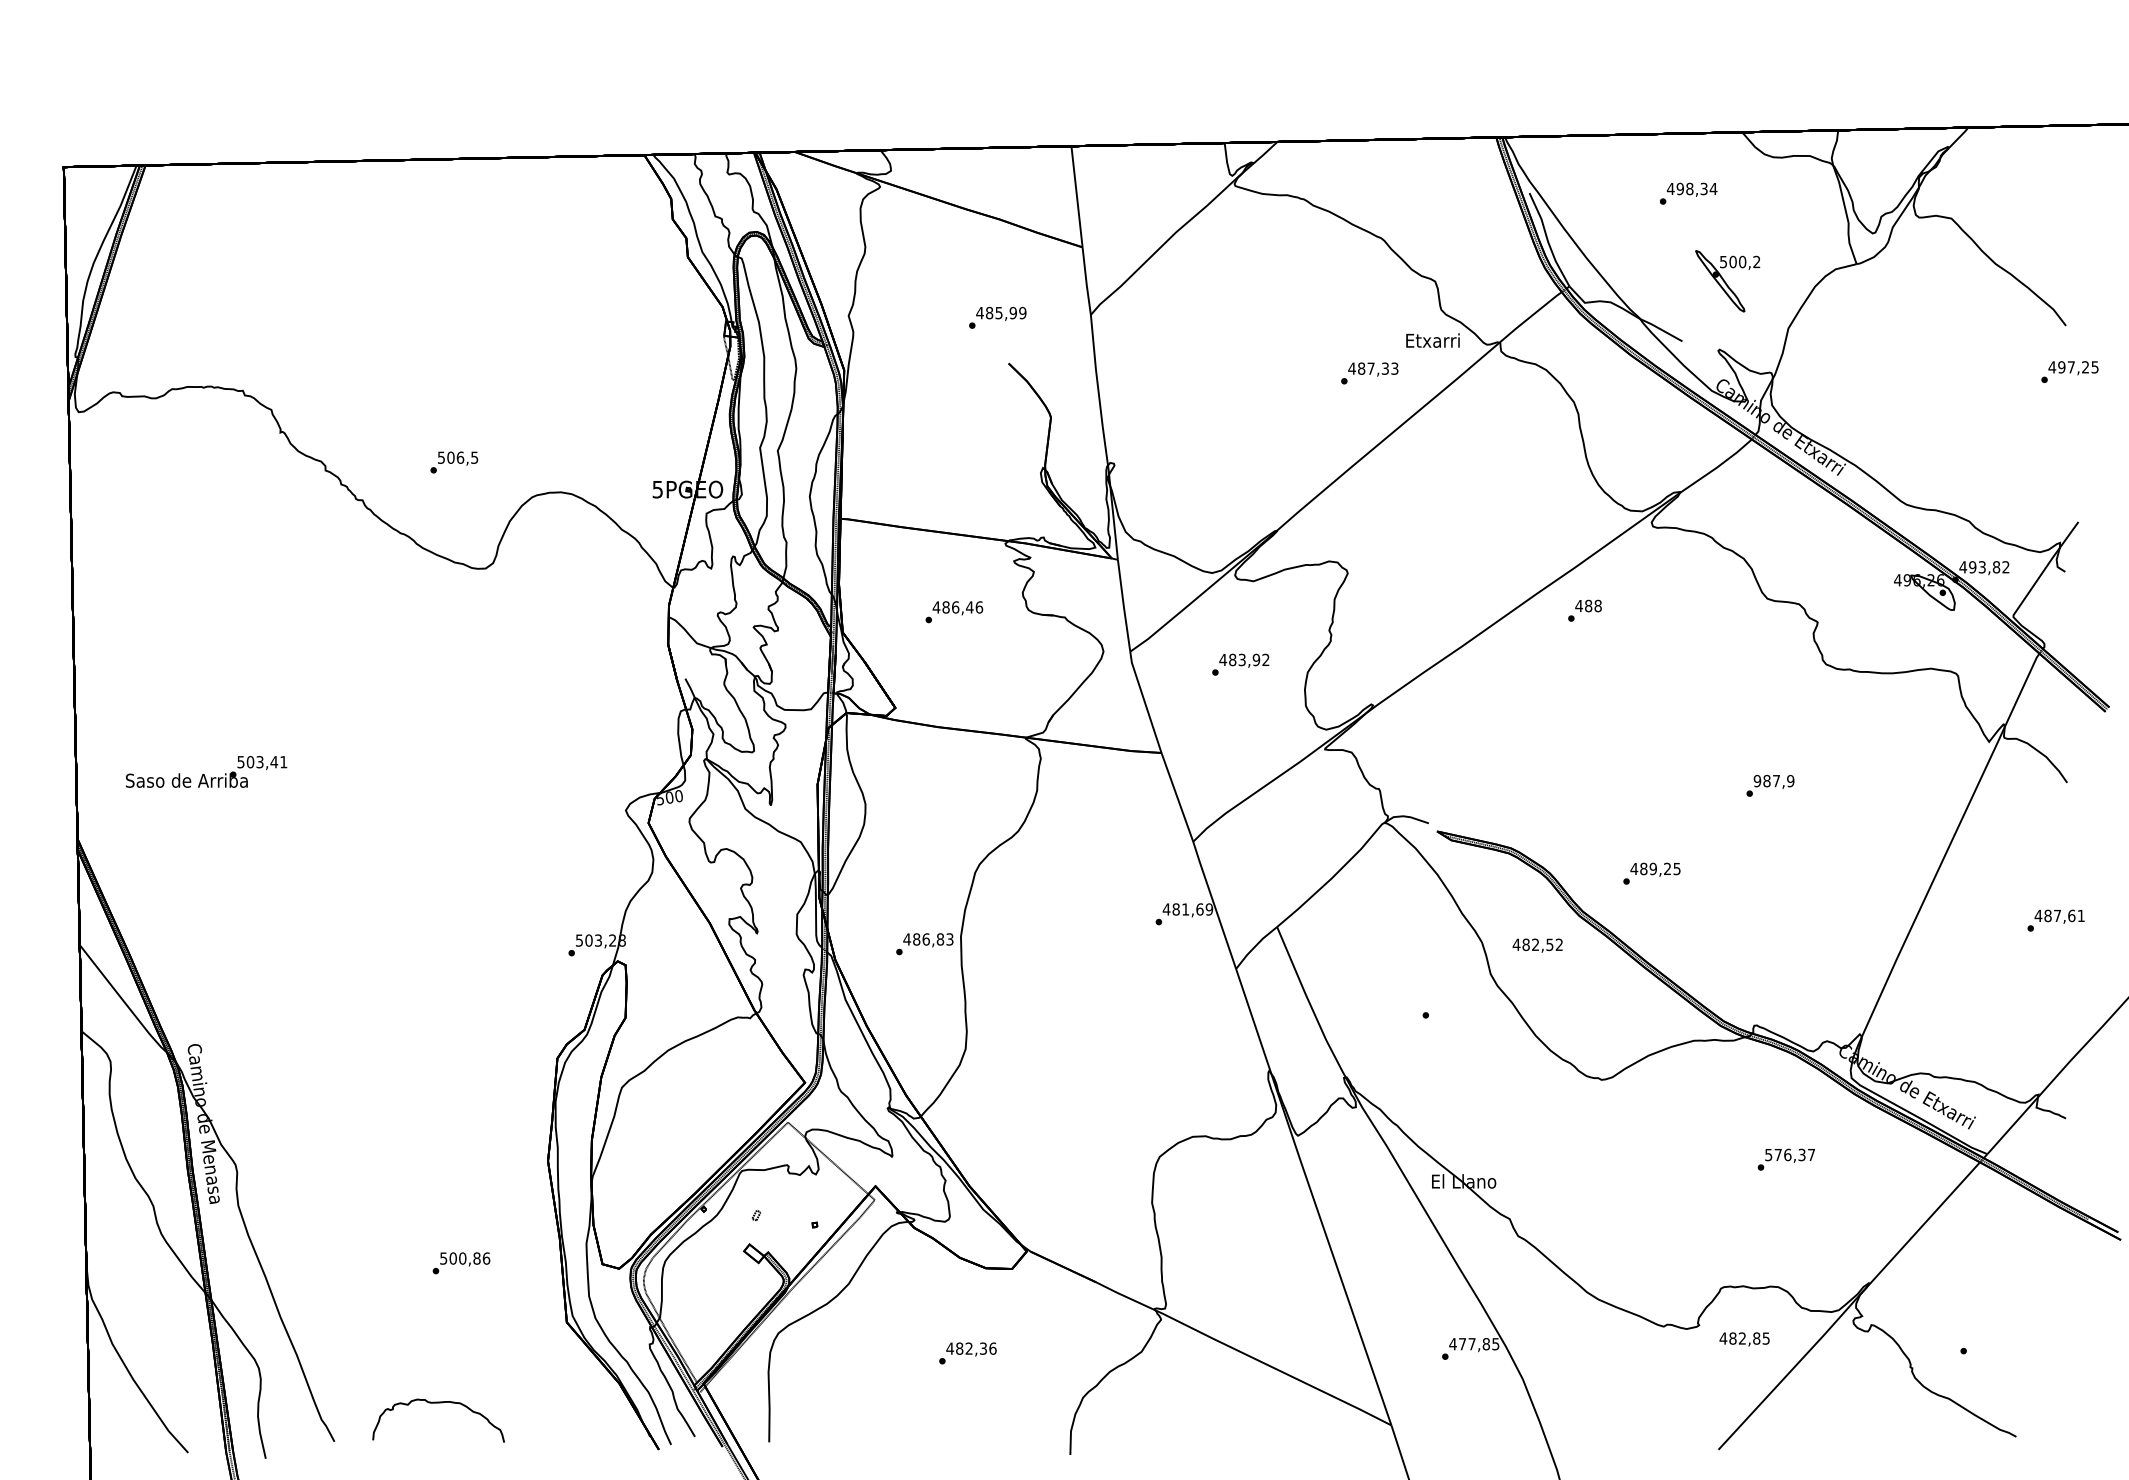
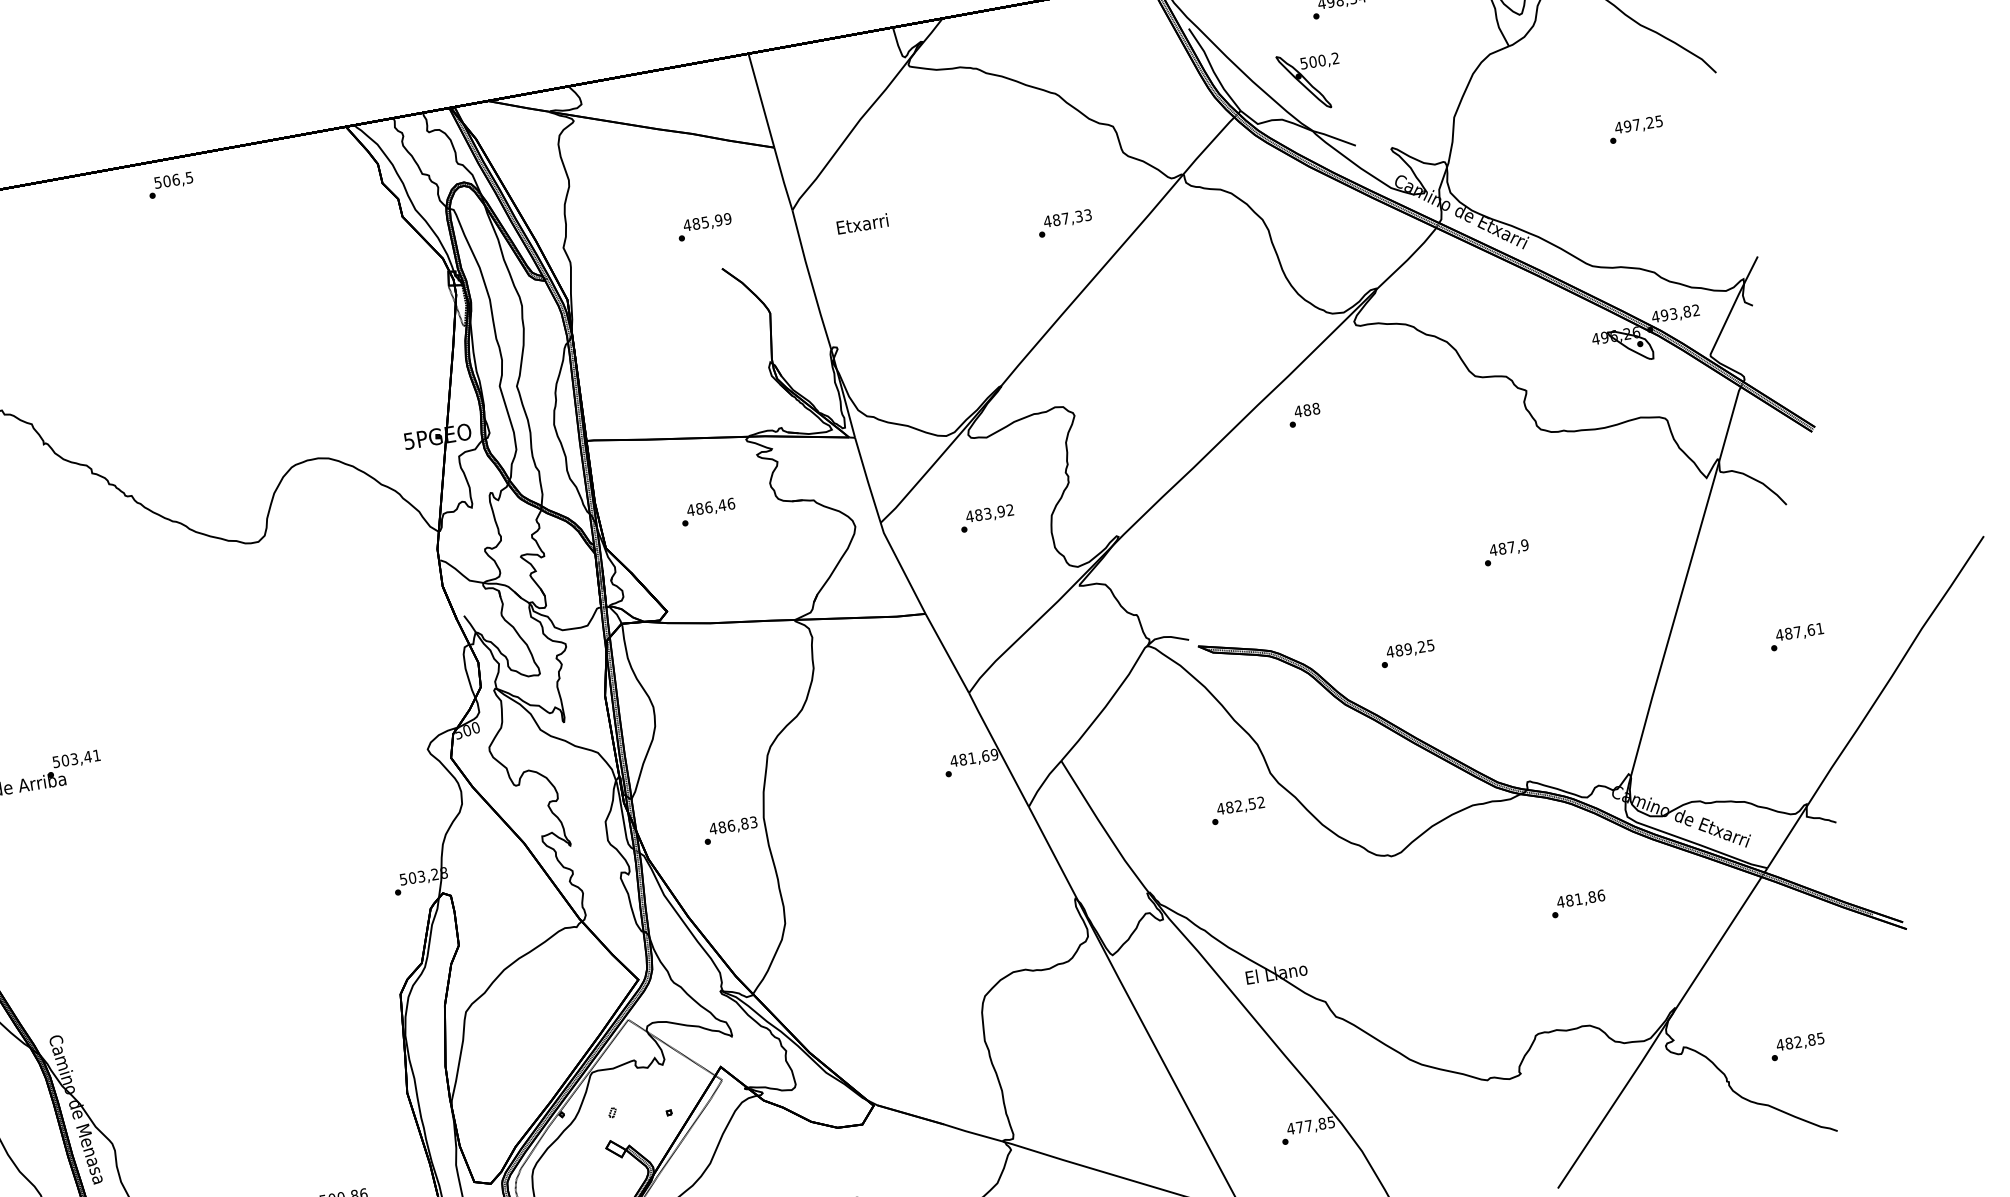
part: (1727, 281) -> (1310, 81), moved
text: (1432, 340) -> (862, 223), moved
text: (2069, 371) -> (1635, 129), moved
text: (454, 462) -> (171, 185), moved
text: (1757, 780) -> (1493, 549), 987,9 -> 487,9
text: (1537, 945) -> (1240, 806), moved
text: (1789, 1154) -> (1580, 898), 576,37 -> 481,86
text: (1744, 1339) -> (1800, 1042), moved

